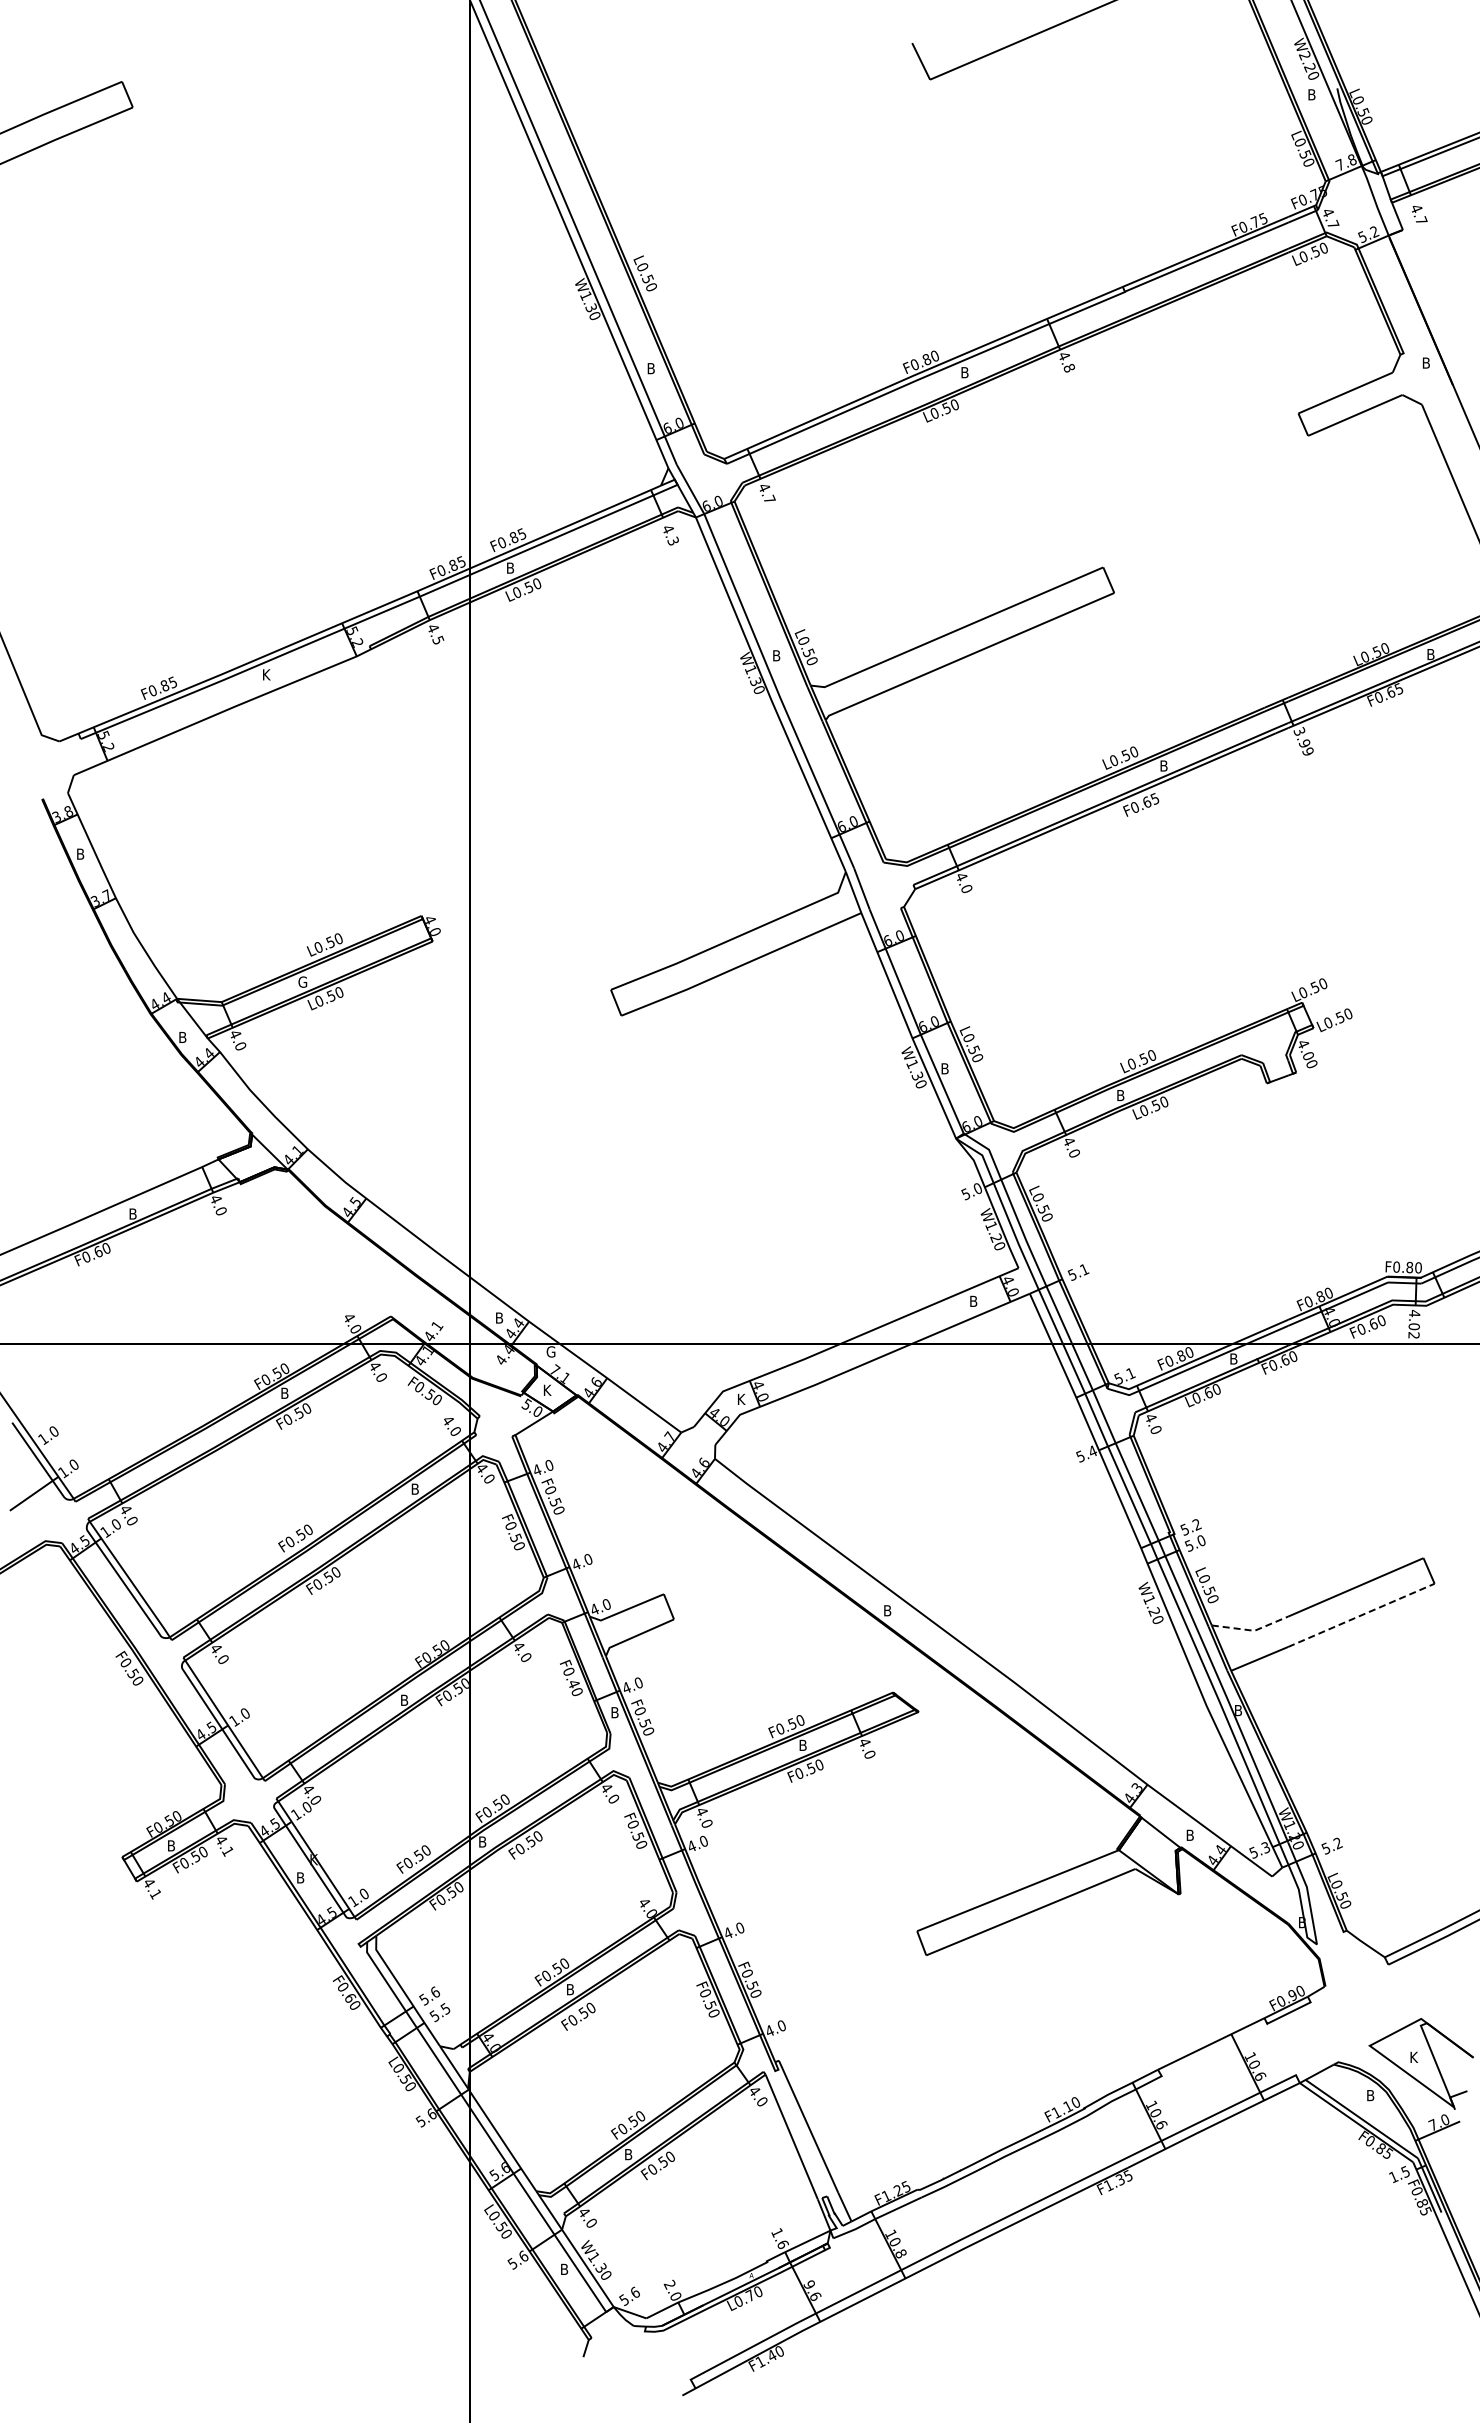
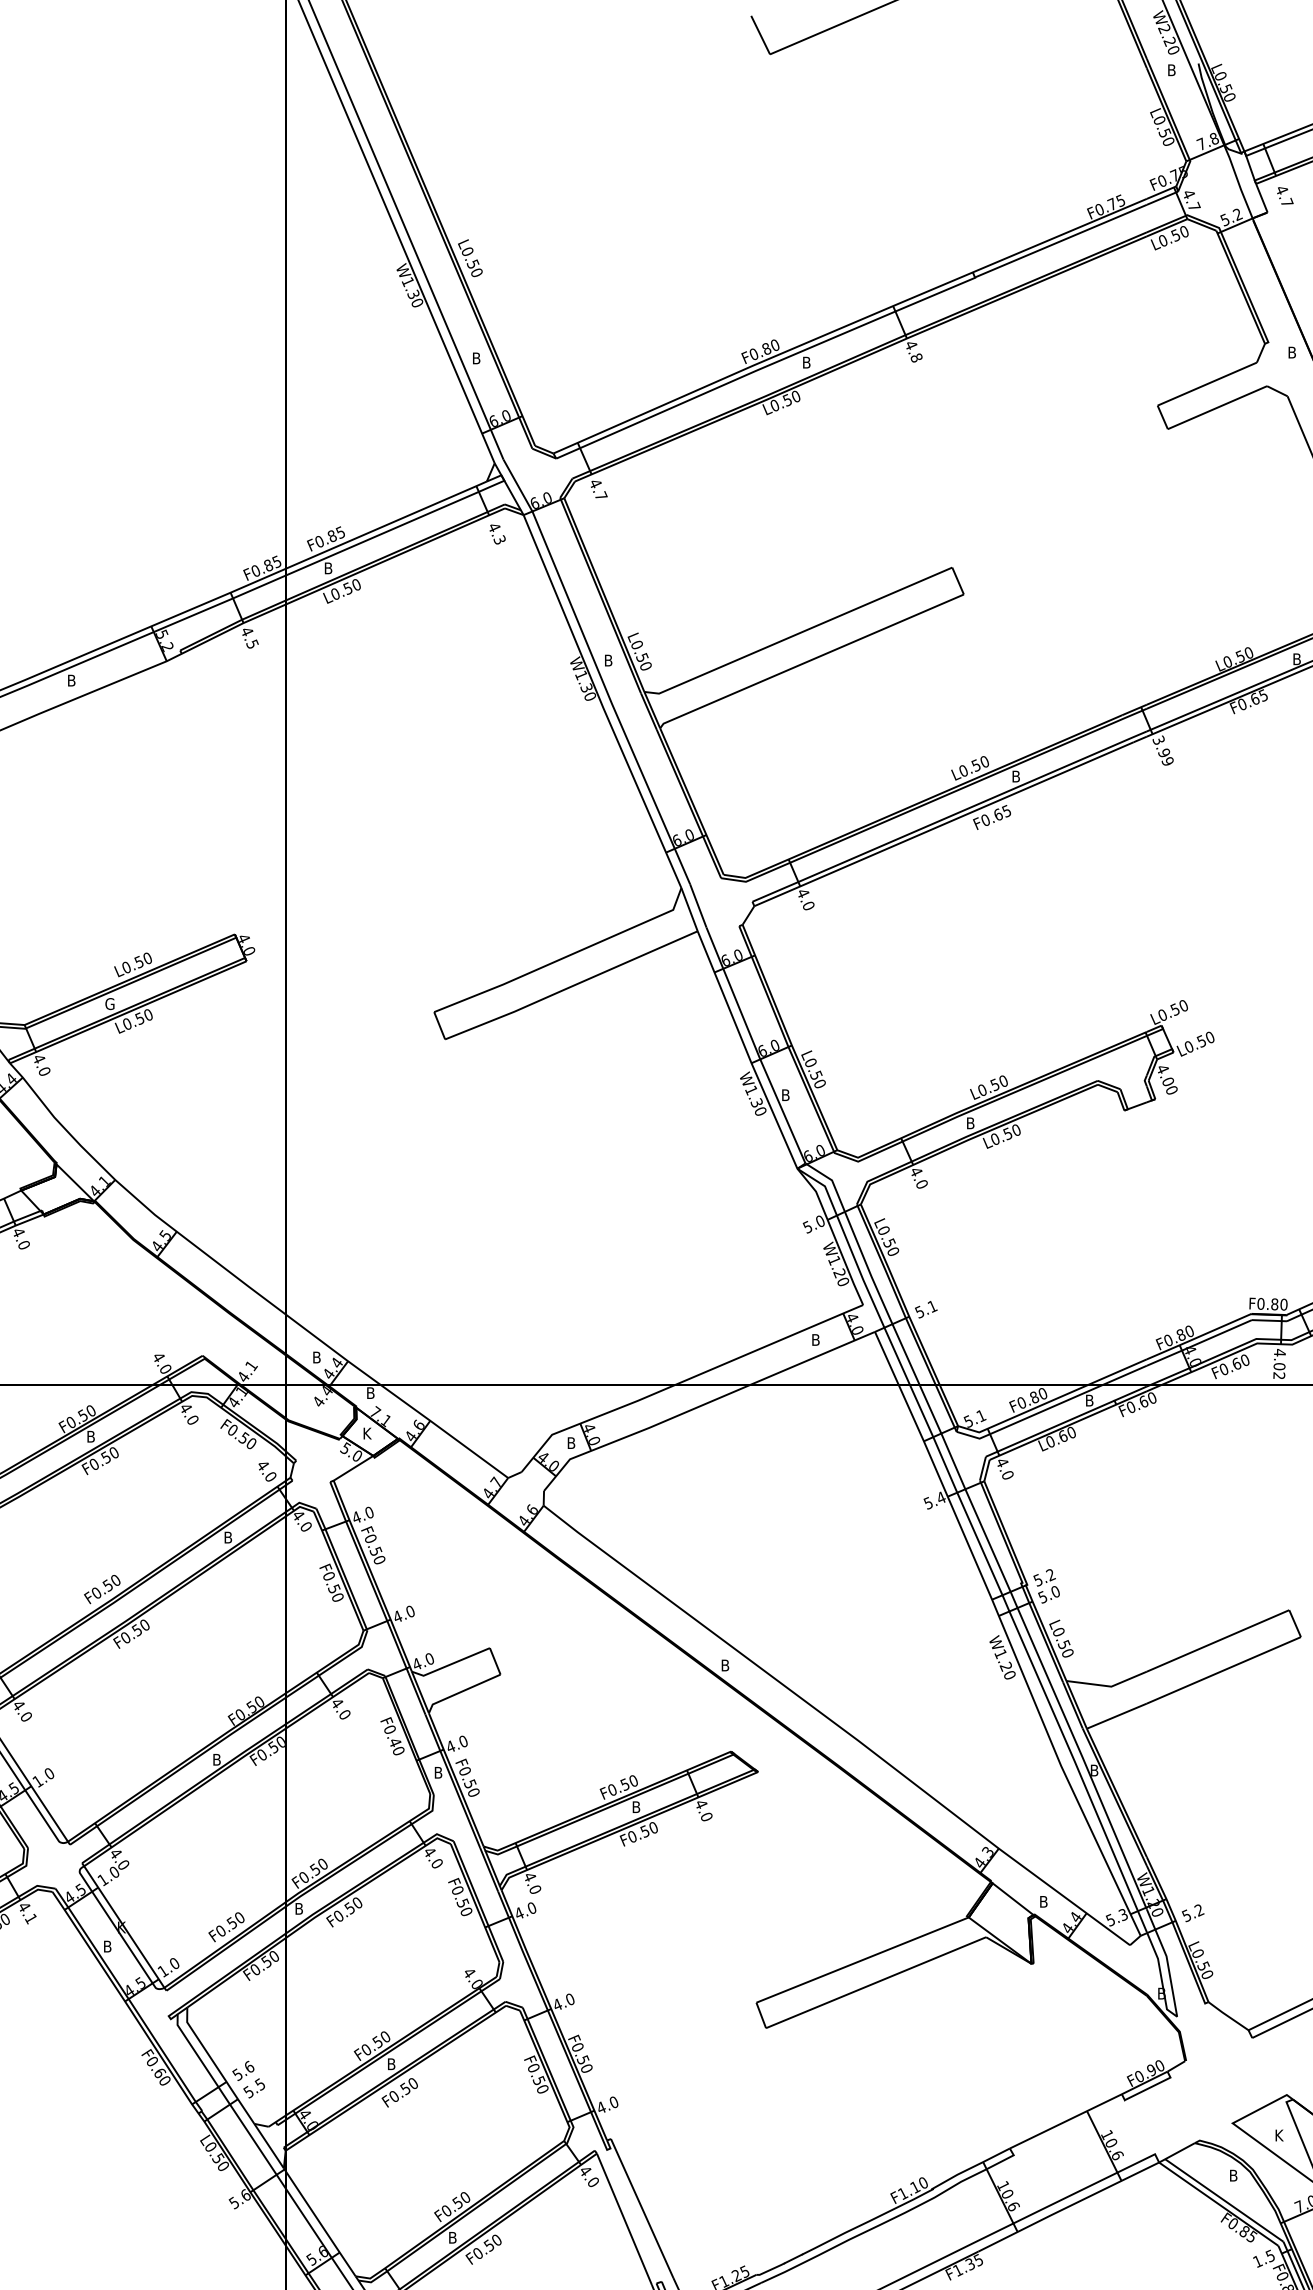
text: (267, 674) -> (72, 680), K -> B
text: (550, 1351) -> (370, 1392), G -> B
text: (742, 1398) -> (572, 1442), K -> B
line: (1361, 1615) -> (1224, 1670), dashed -> solid
line: (1251, 1630) -> (1108, 1686), dashed -> solid

